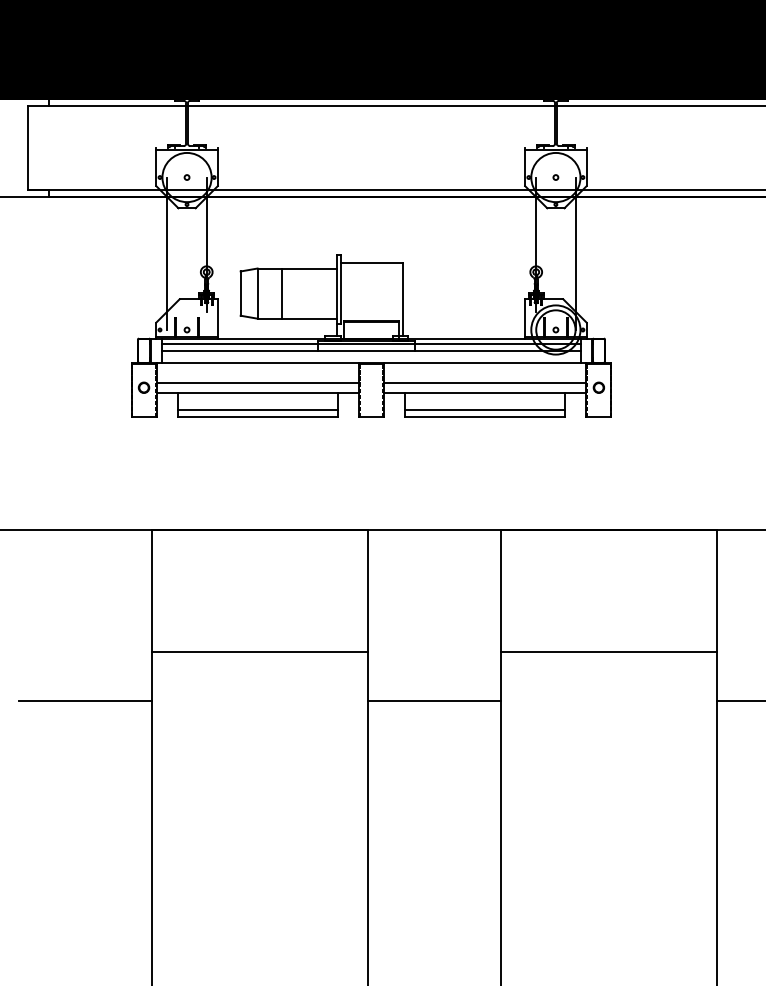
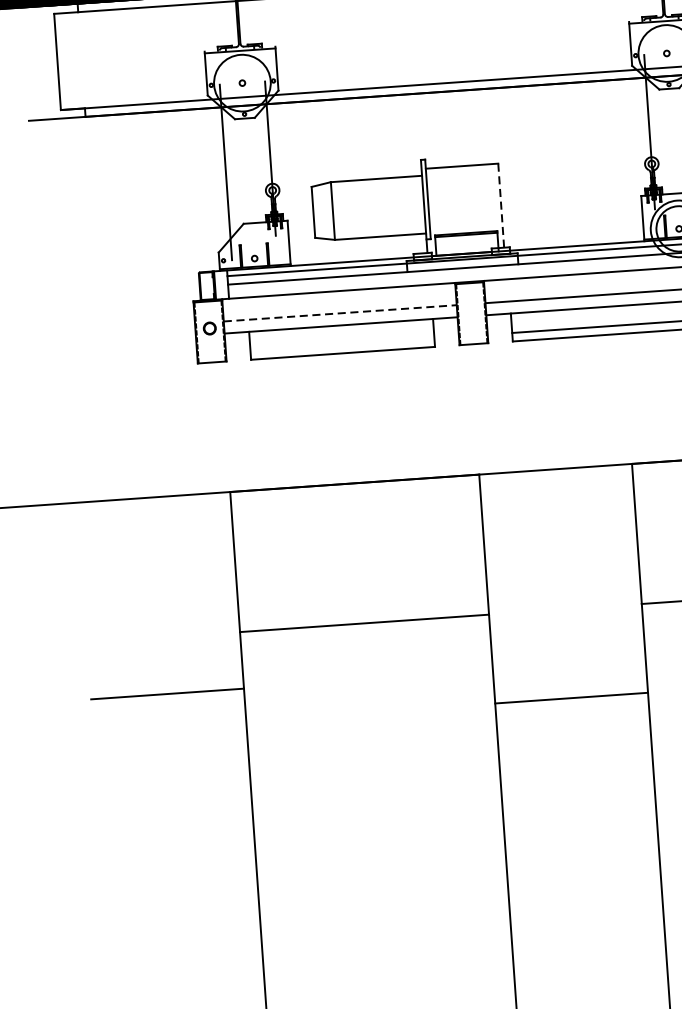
line: (281, 293) -> (360, 208), removed
line: (403, 299) -> (501, 206), solid -> dashed
line: (258, 382) -> (341, 313), solid -> dashed
line: (257, 409) -> (342, 344), removed
line: (434, 701) -> (571, 698), moved

